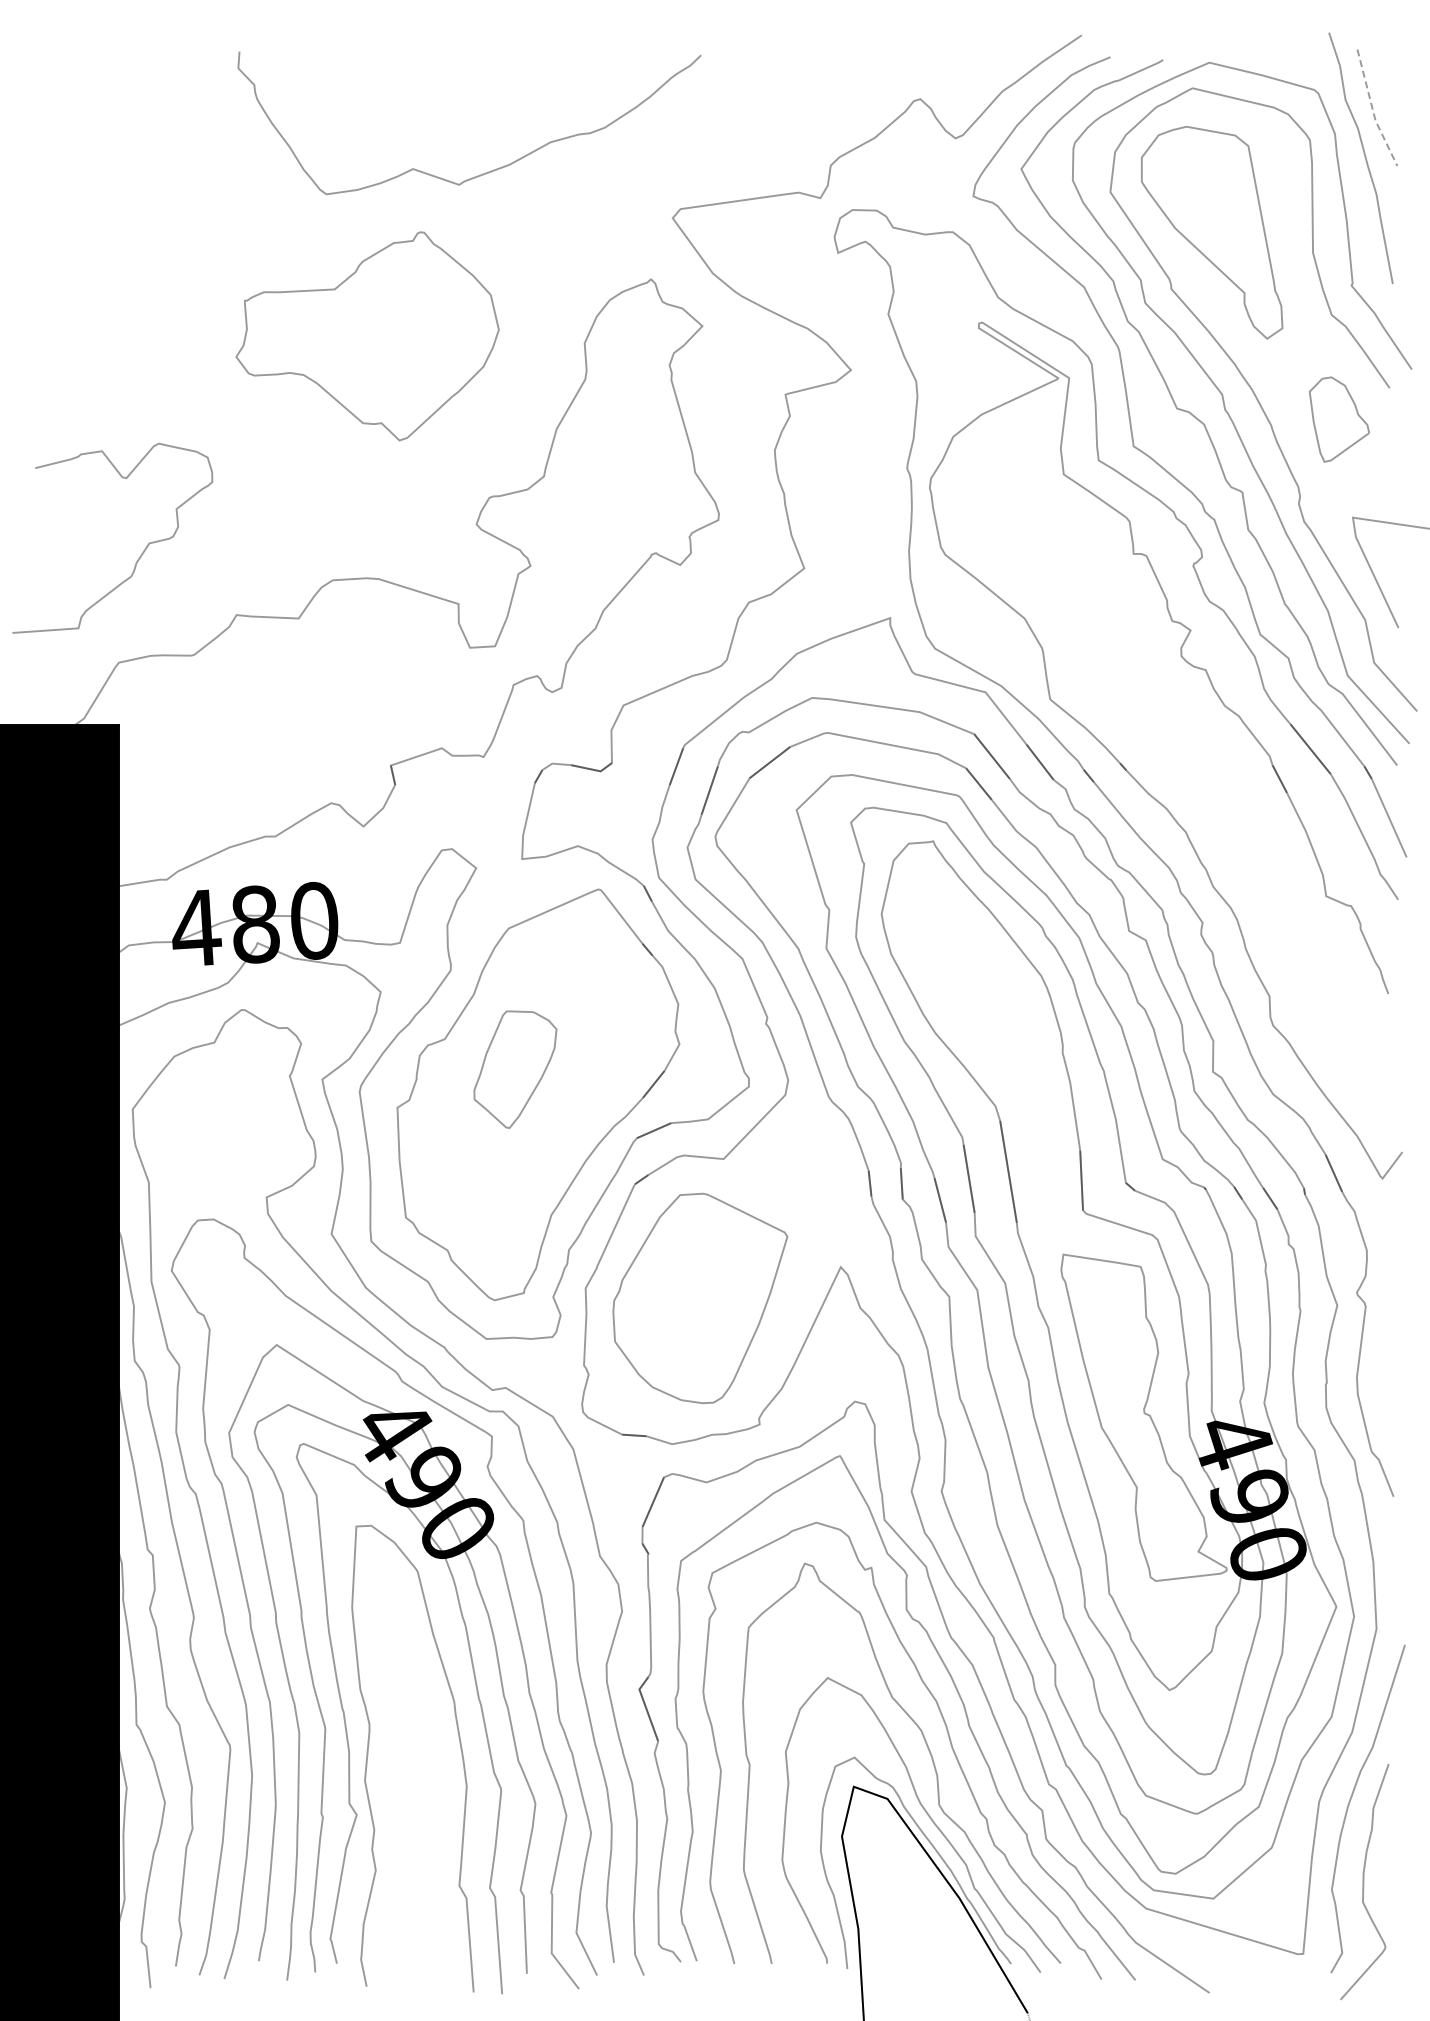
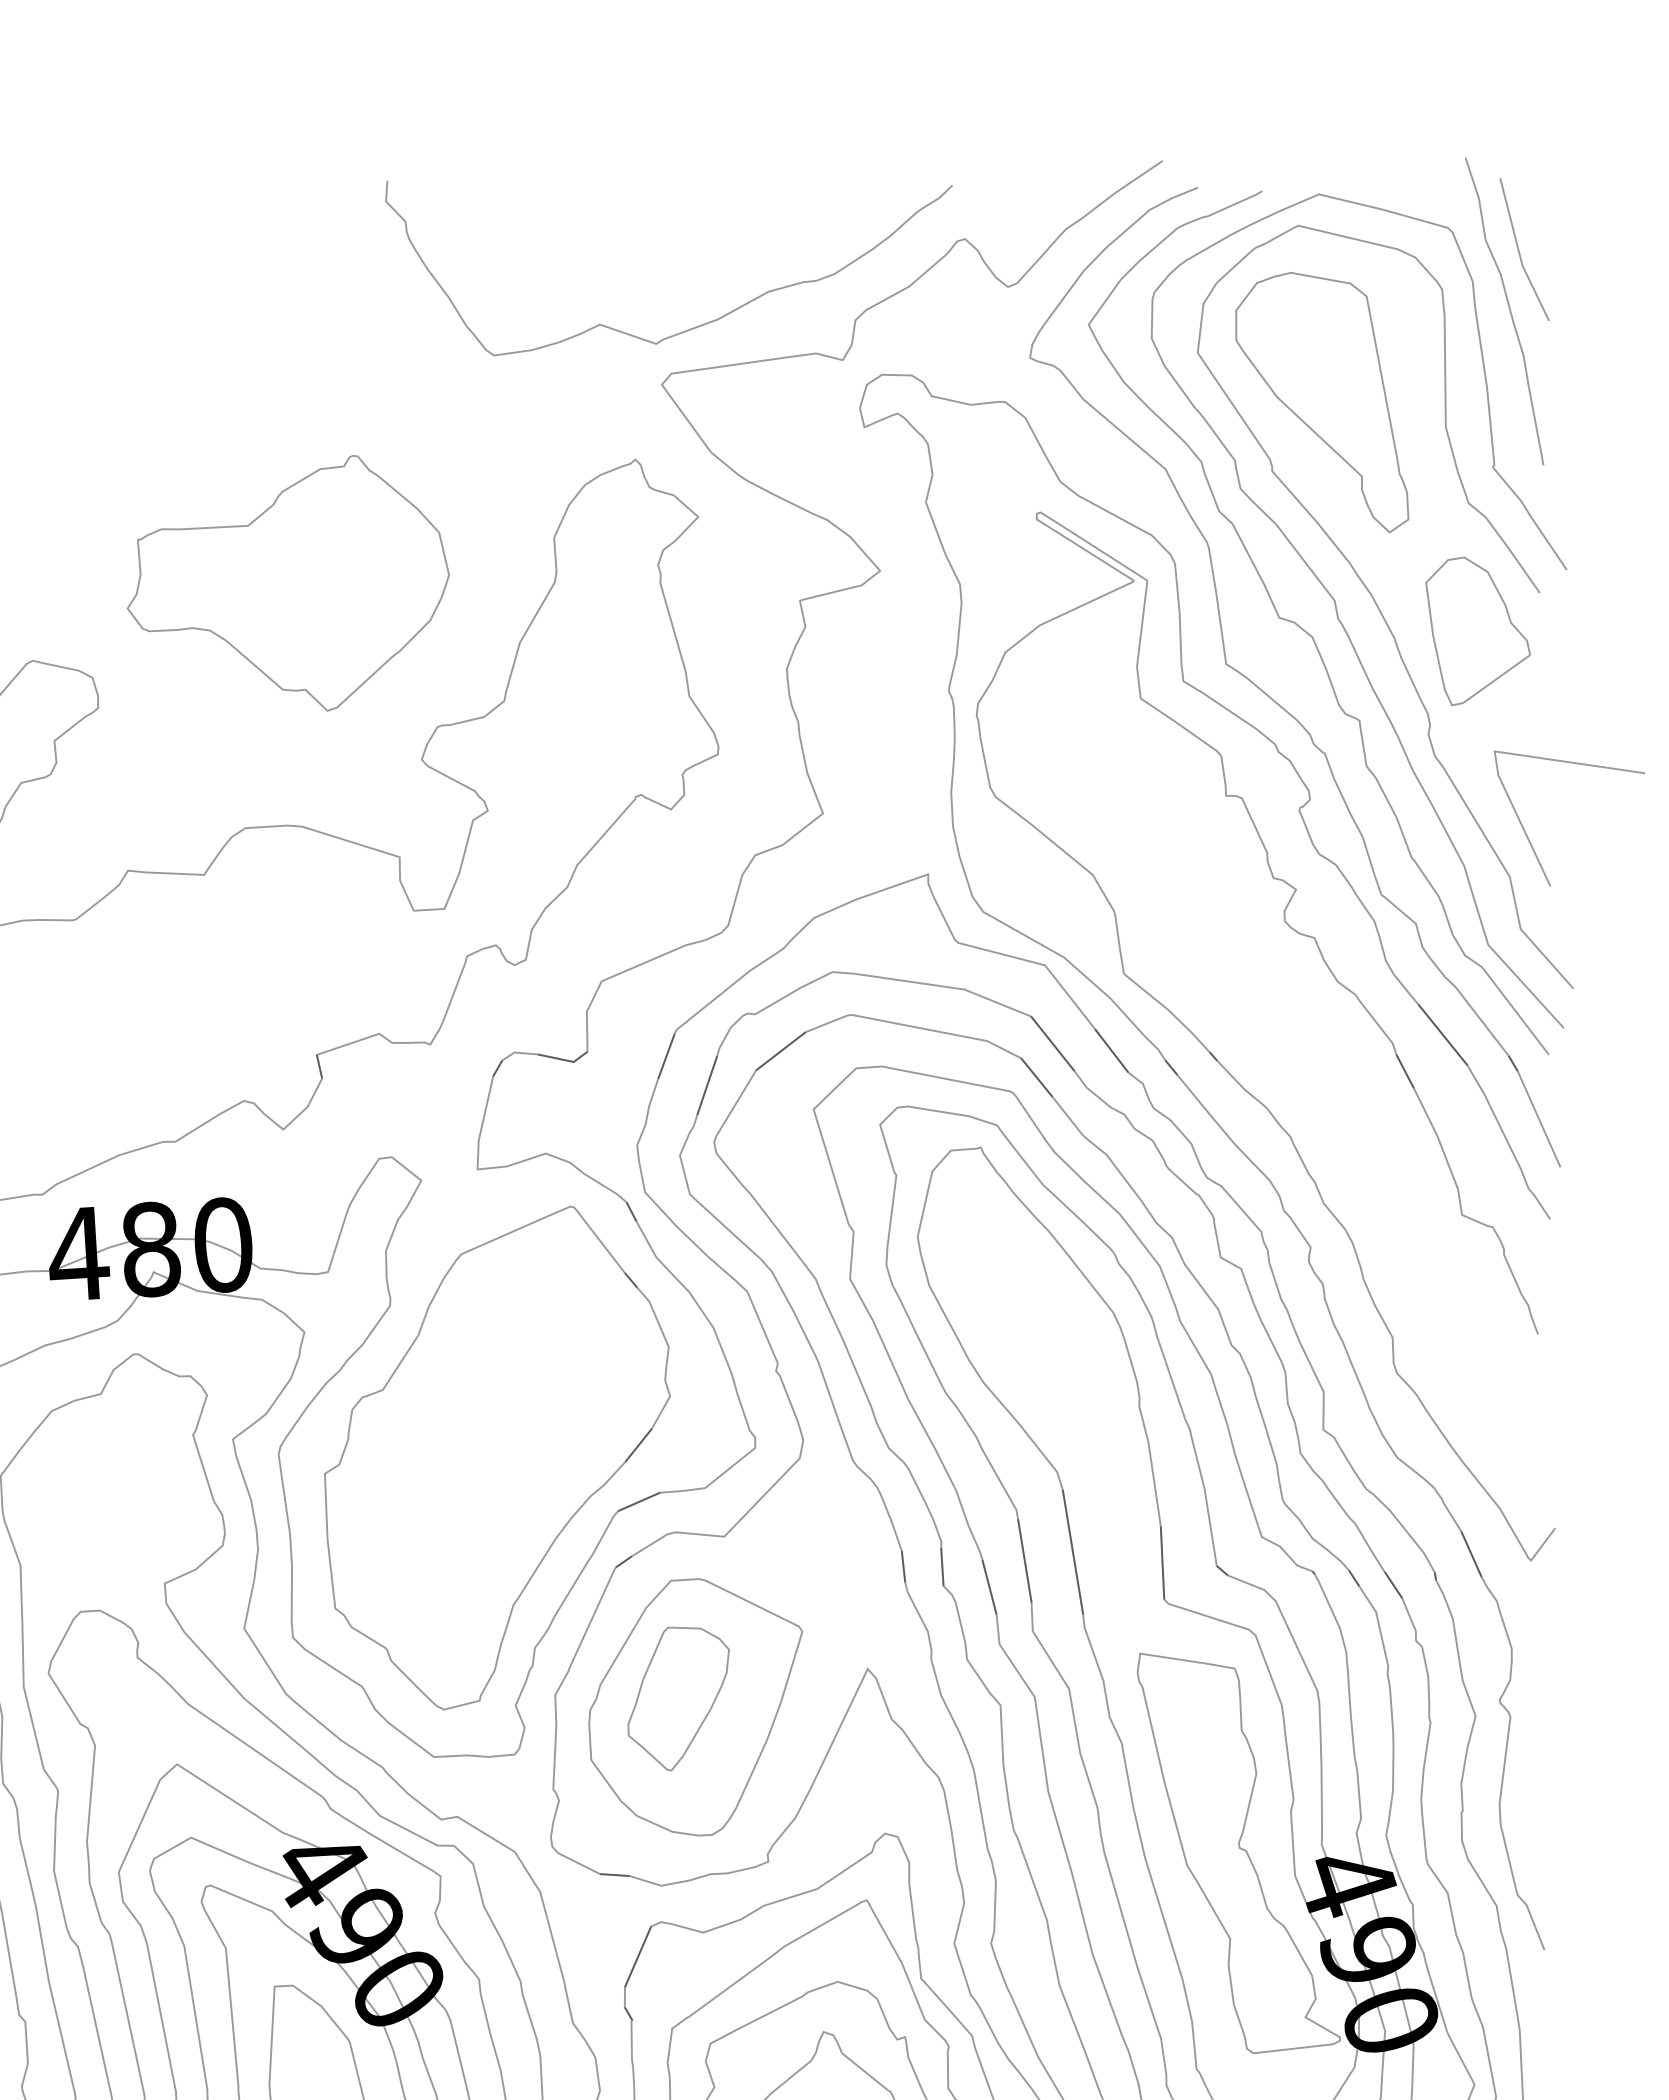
line: (1373, 111) -> (1519, 254), dashed -> solid
curve: (485, 172) -> (688, 328), moved
part: (367, 336) -> (288, 583), moved
part: (1339, 419) -> (1478, 631), size x1.43
part: (515, 1069) -> (678, 1698), moved

